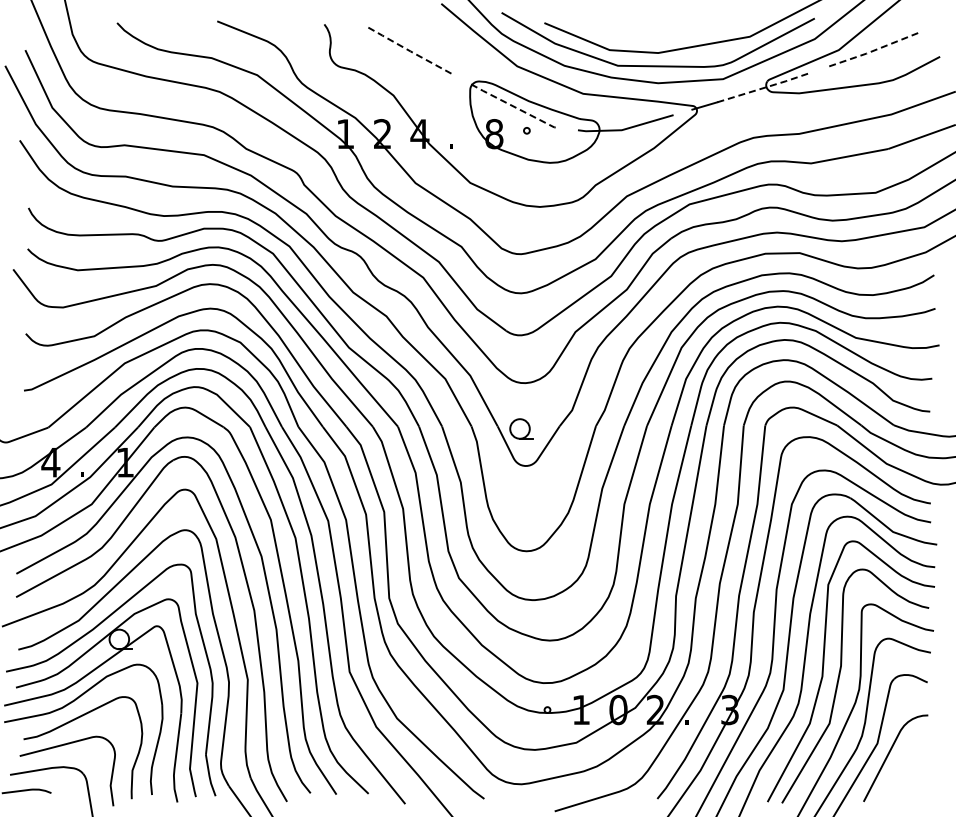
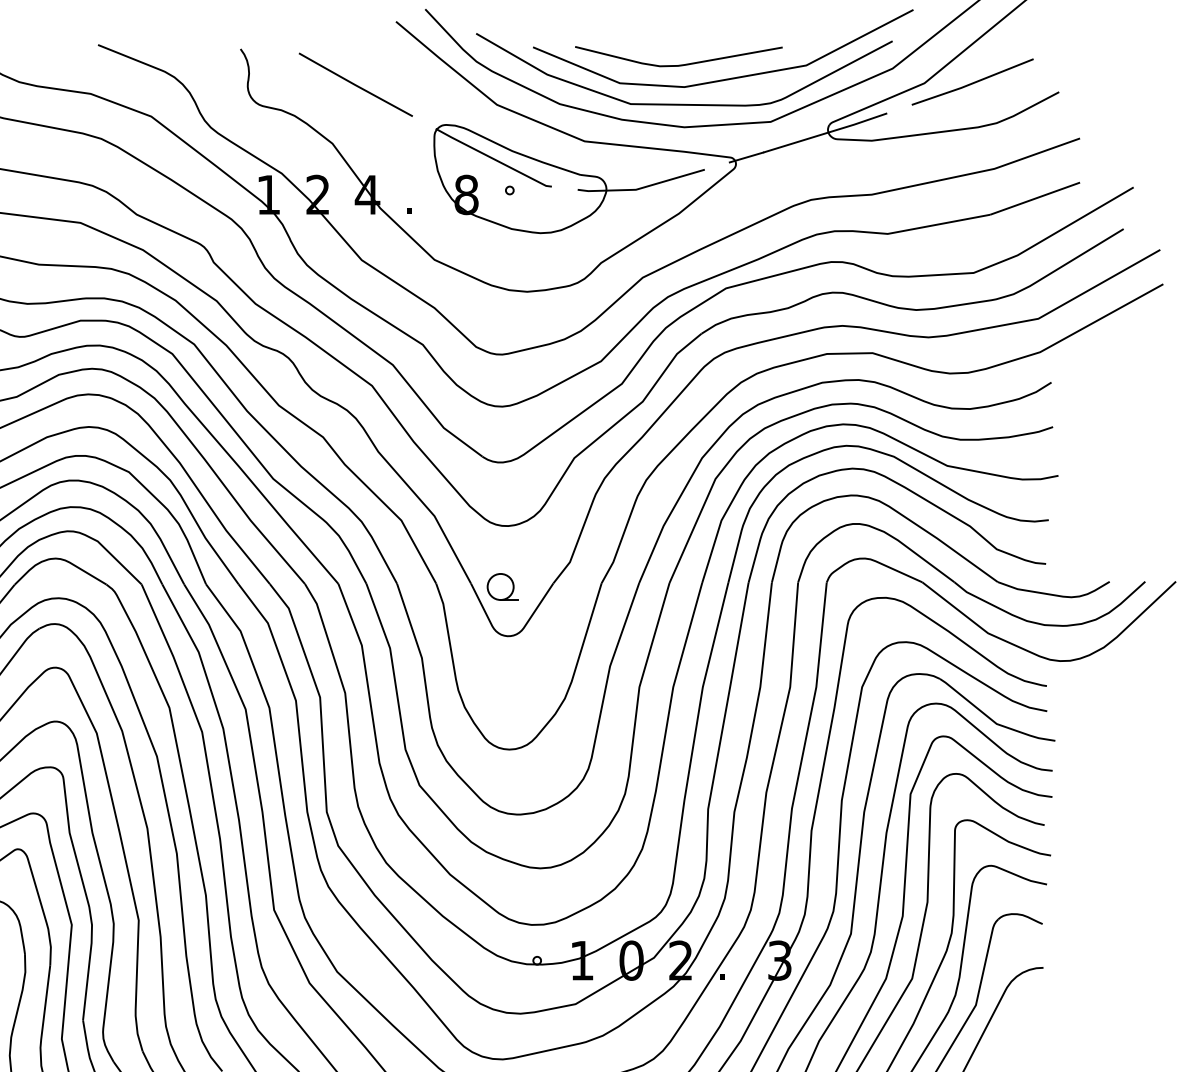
curve: (655, 35) -> (680, 63), added
line: (874, 50) -> (971, 83), dashed -> solid
line: (410, 51) -> (355, 85), dashed -> solid
line: (765, 87) -> (827, 132), dashed -> solid
line: (515, 107) -> (494, 159), dashed -> solid

